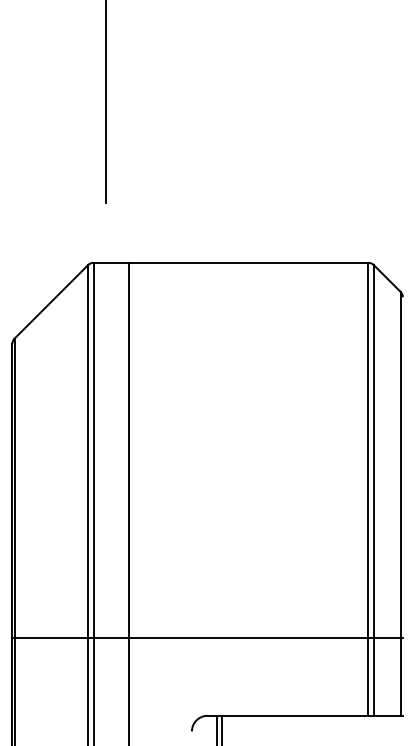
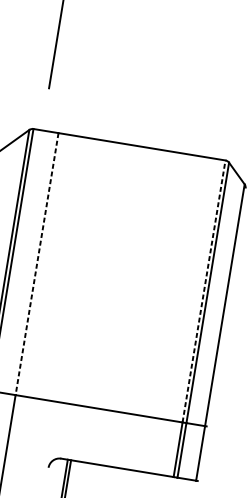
line: (368, 449) -> (204, 290), solid -> dashed
line: (129, 450) -> (37, 264), solid -> dashed

